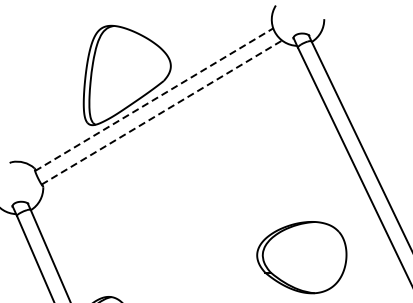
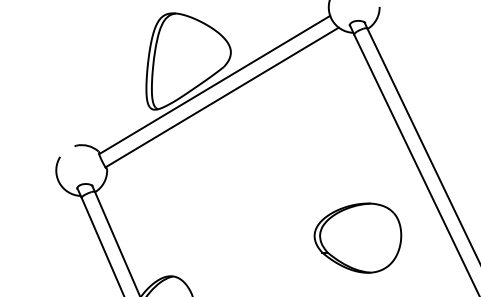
line: (153, 100) -> (214, 85), dashed -> solid
line: (162, 112) -> (222, 97), dashed -> solid

